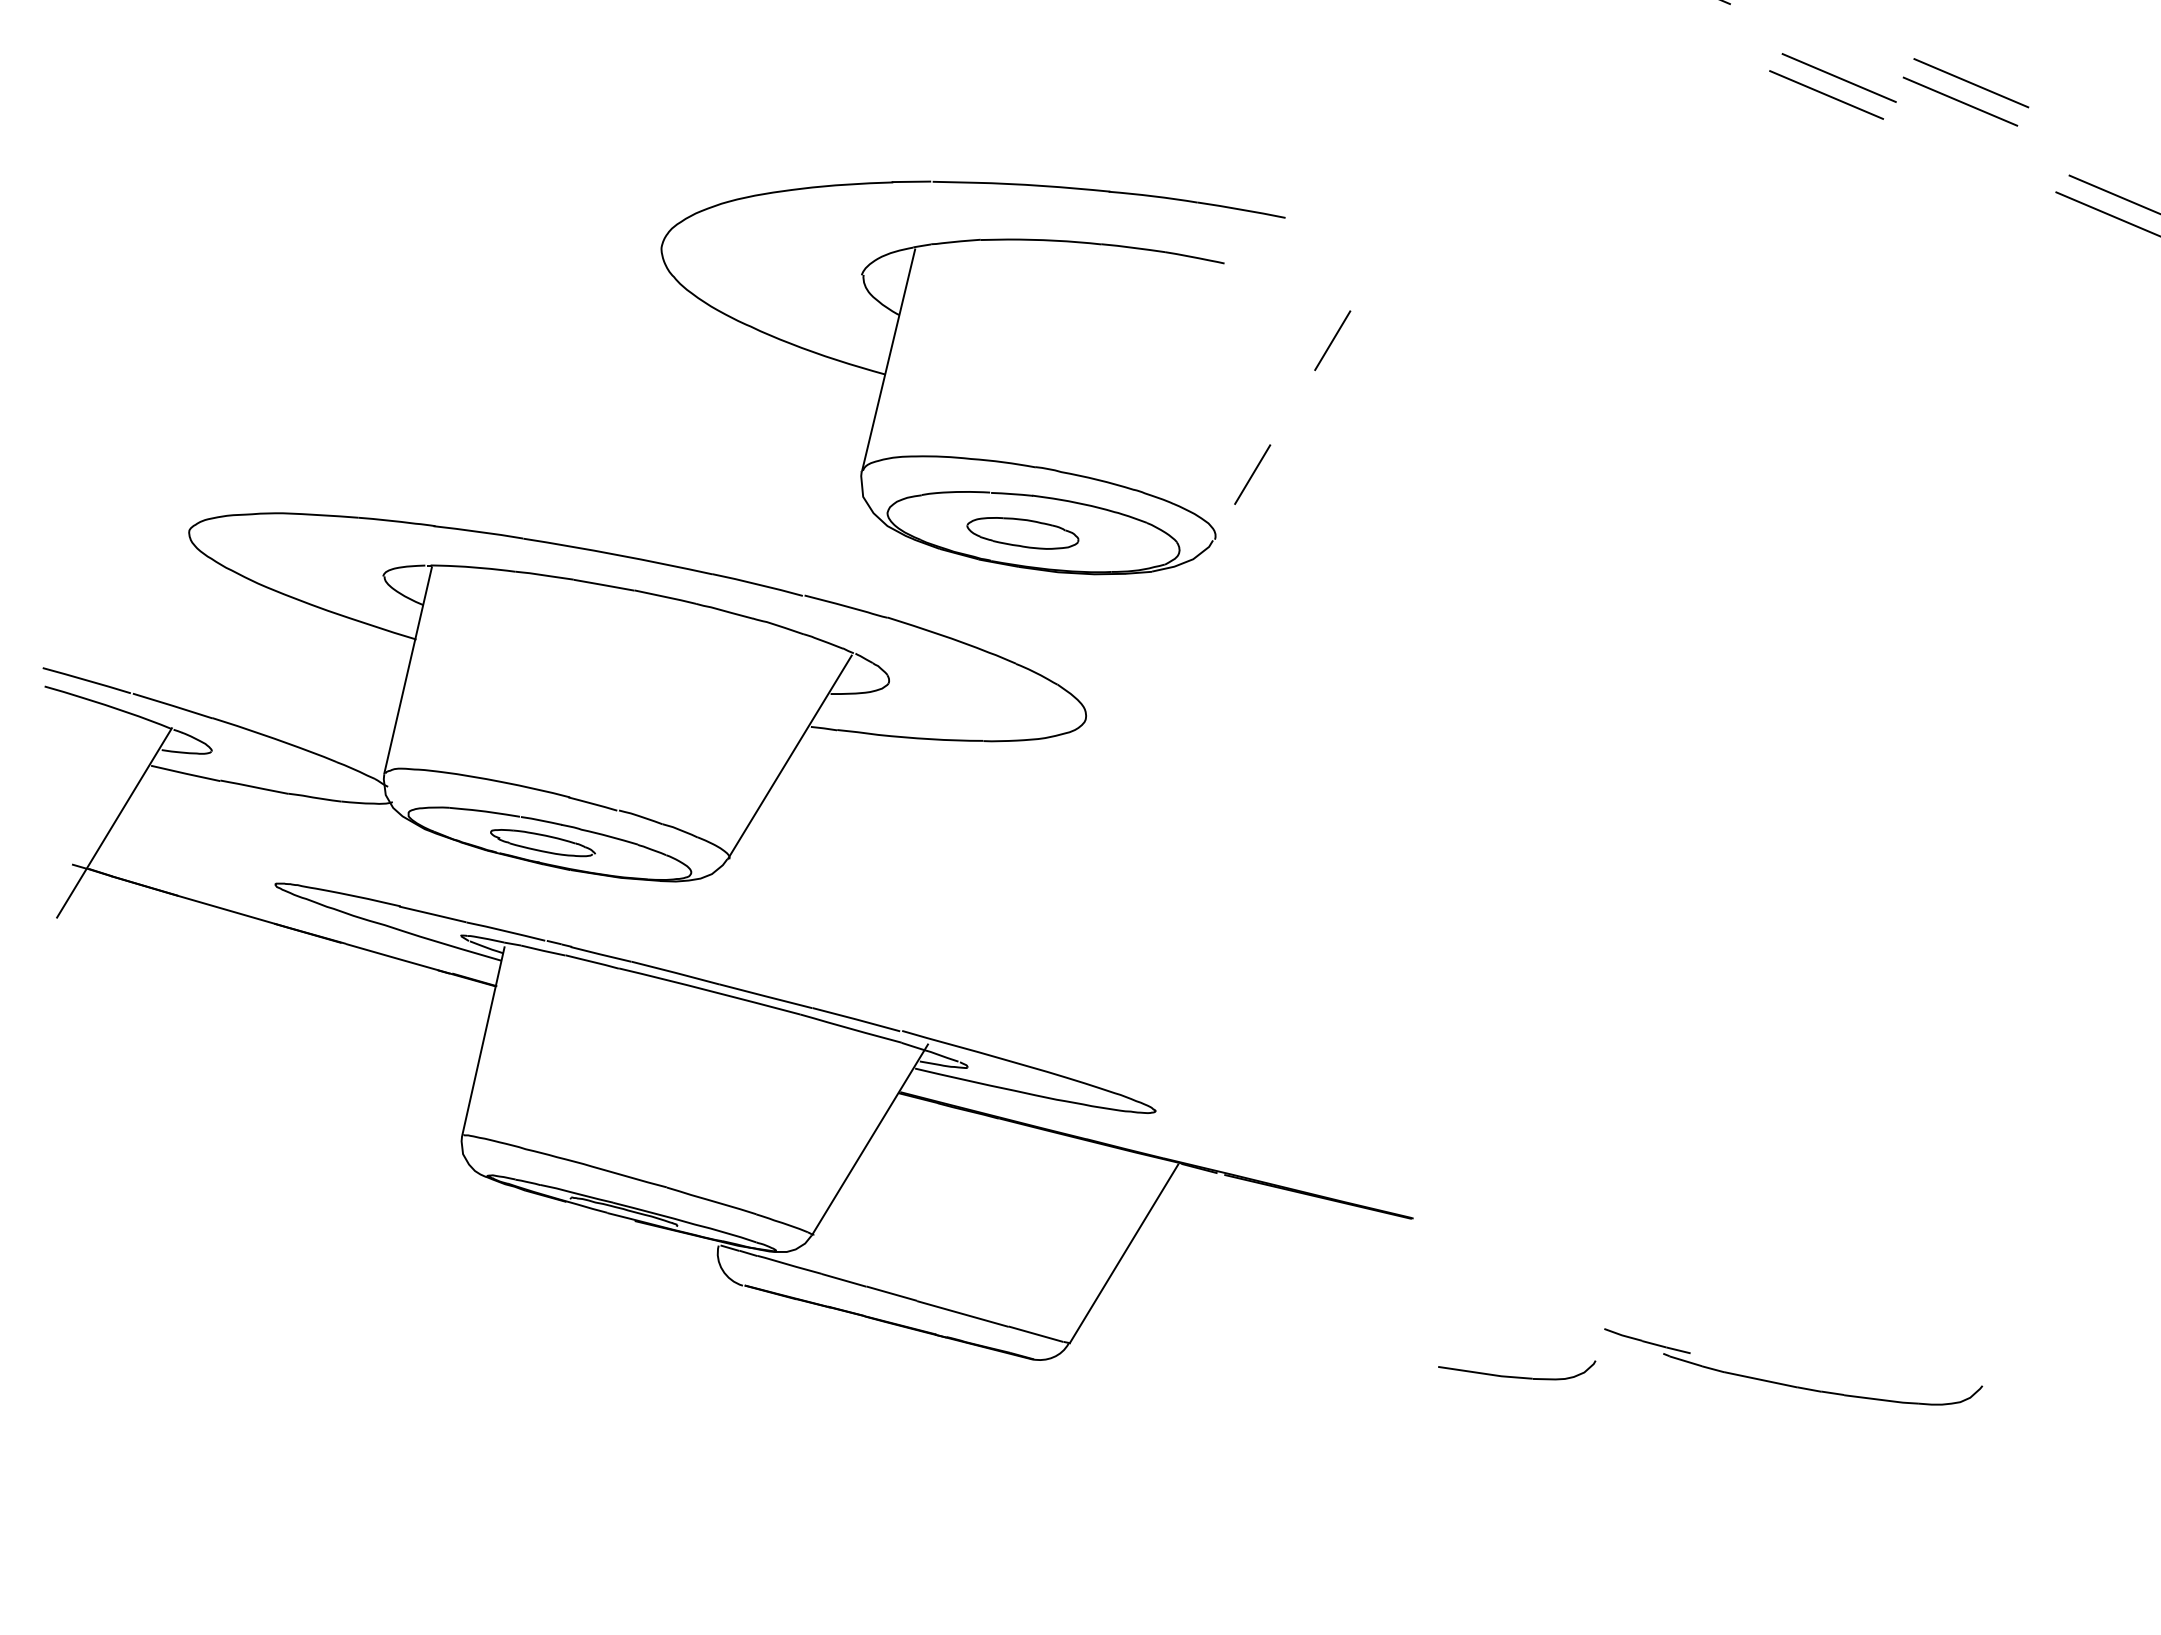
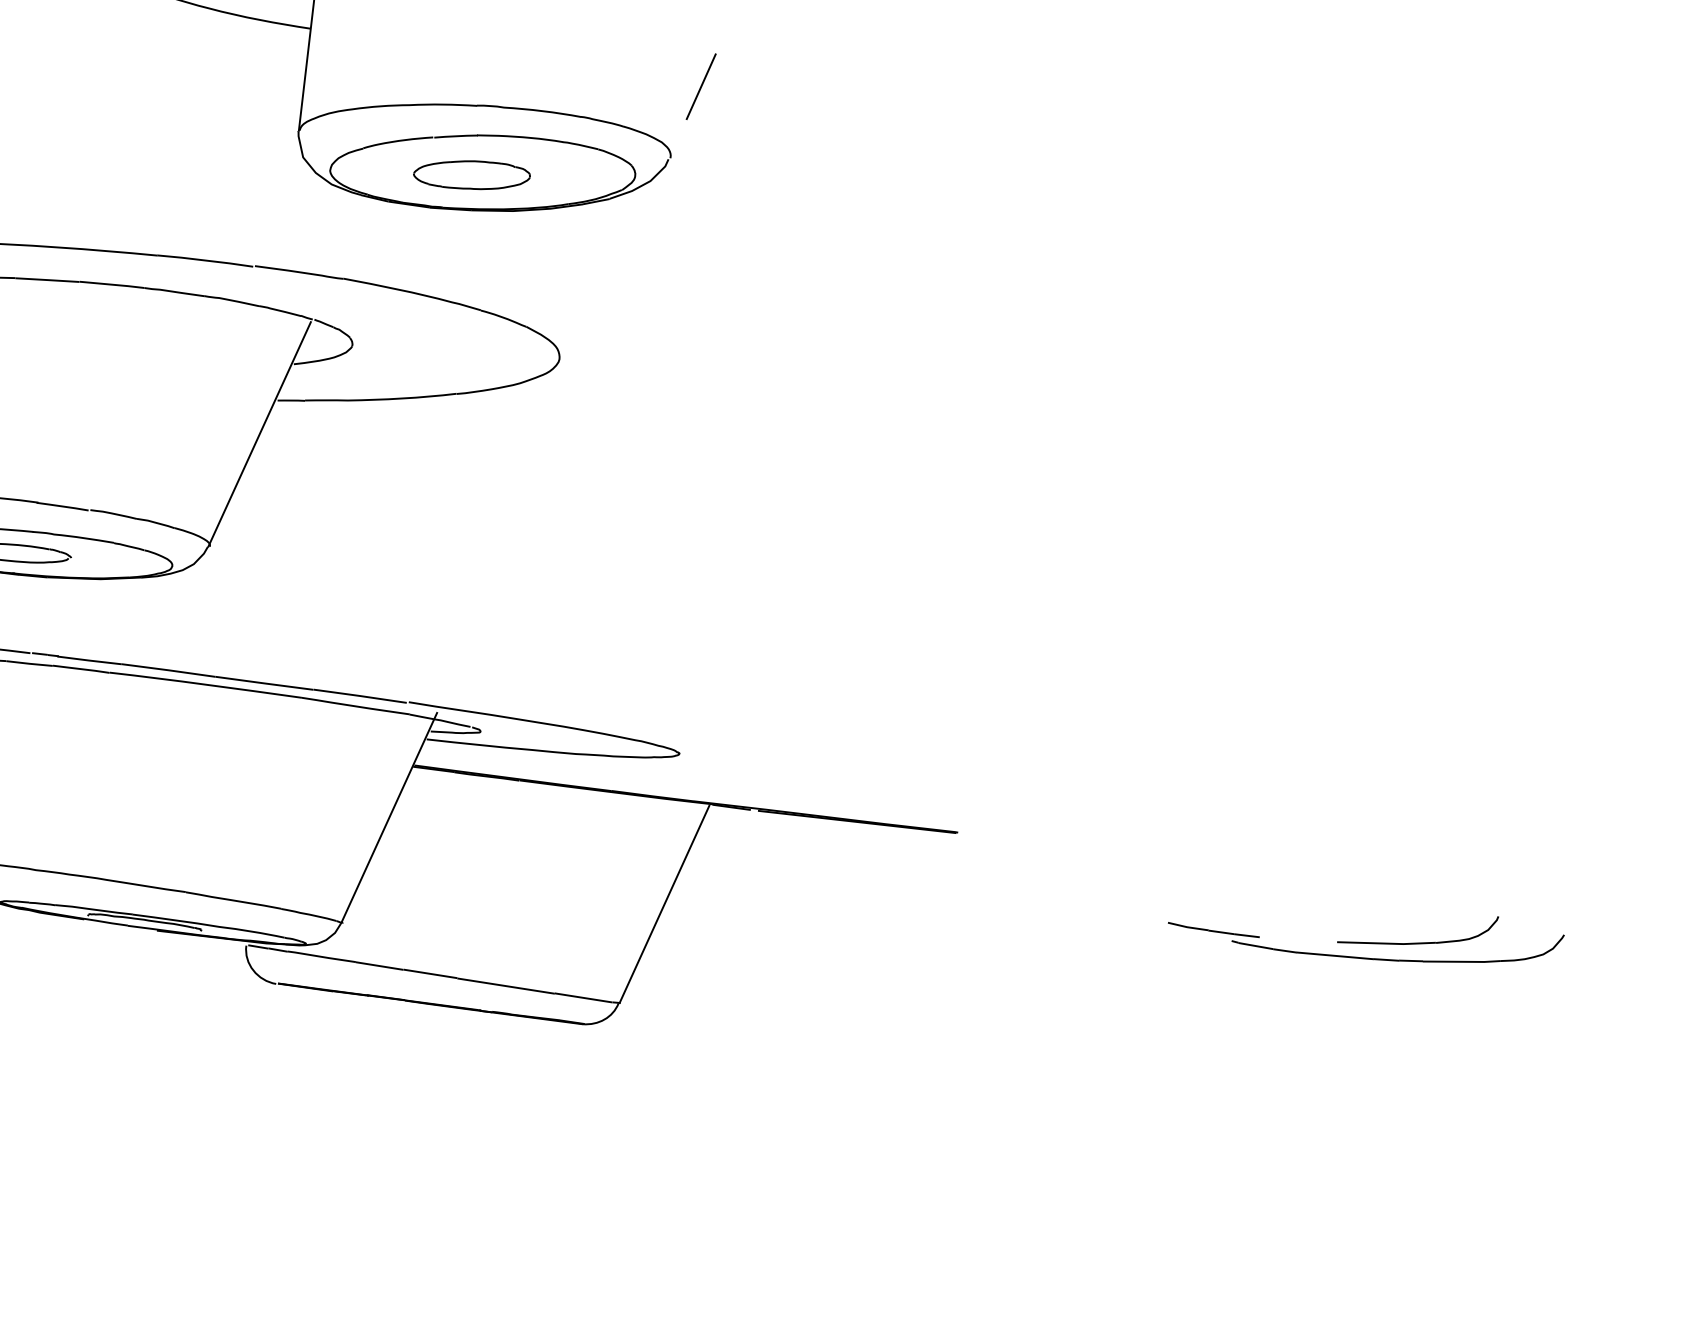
part: (1517, 1370) -> (1419, 936), moved

